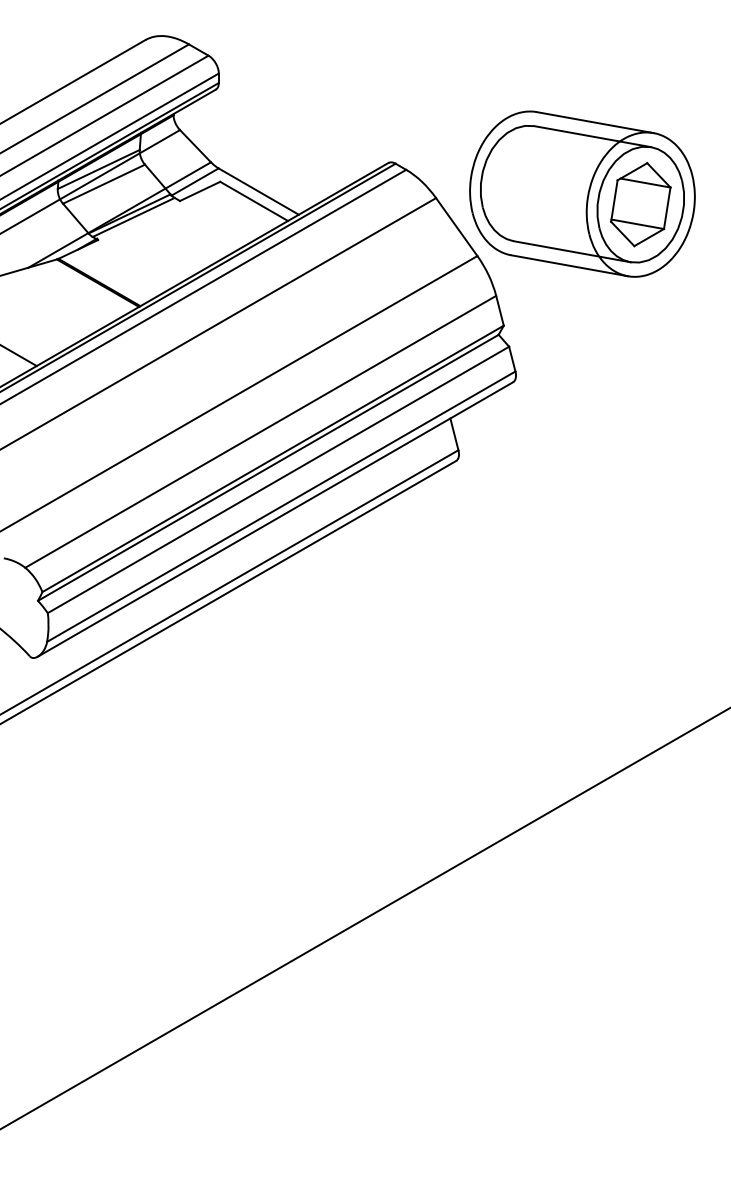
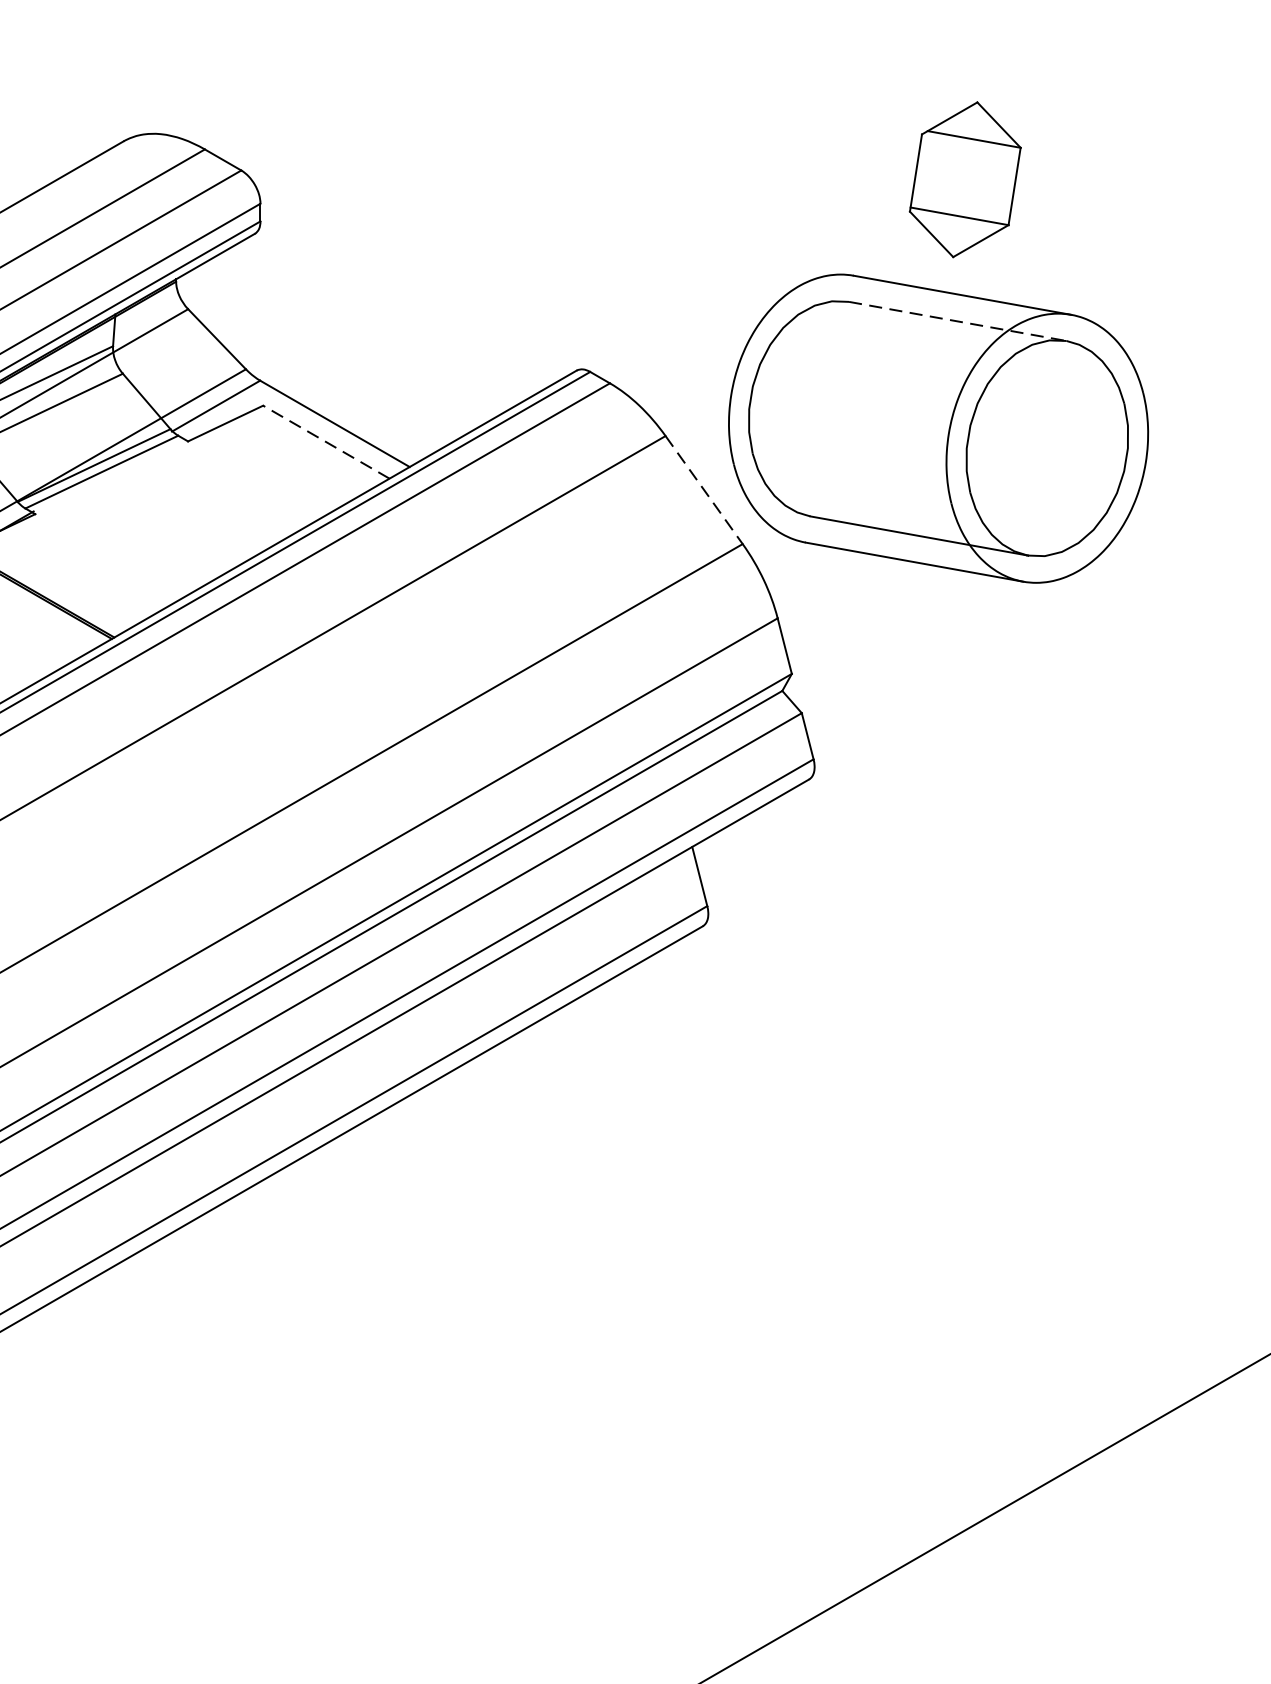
line: (593, 136) -> (959, 321), solid -> dashed
line: (253, 201) -> (325, 442), solid -> dashed
part: (640, 204) -> (964, 179), moved
line: (456, 227) -> (703, 490), solid -> dashed

